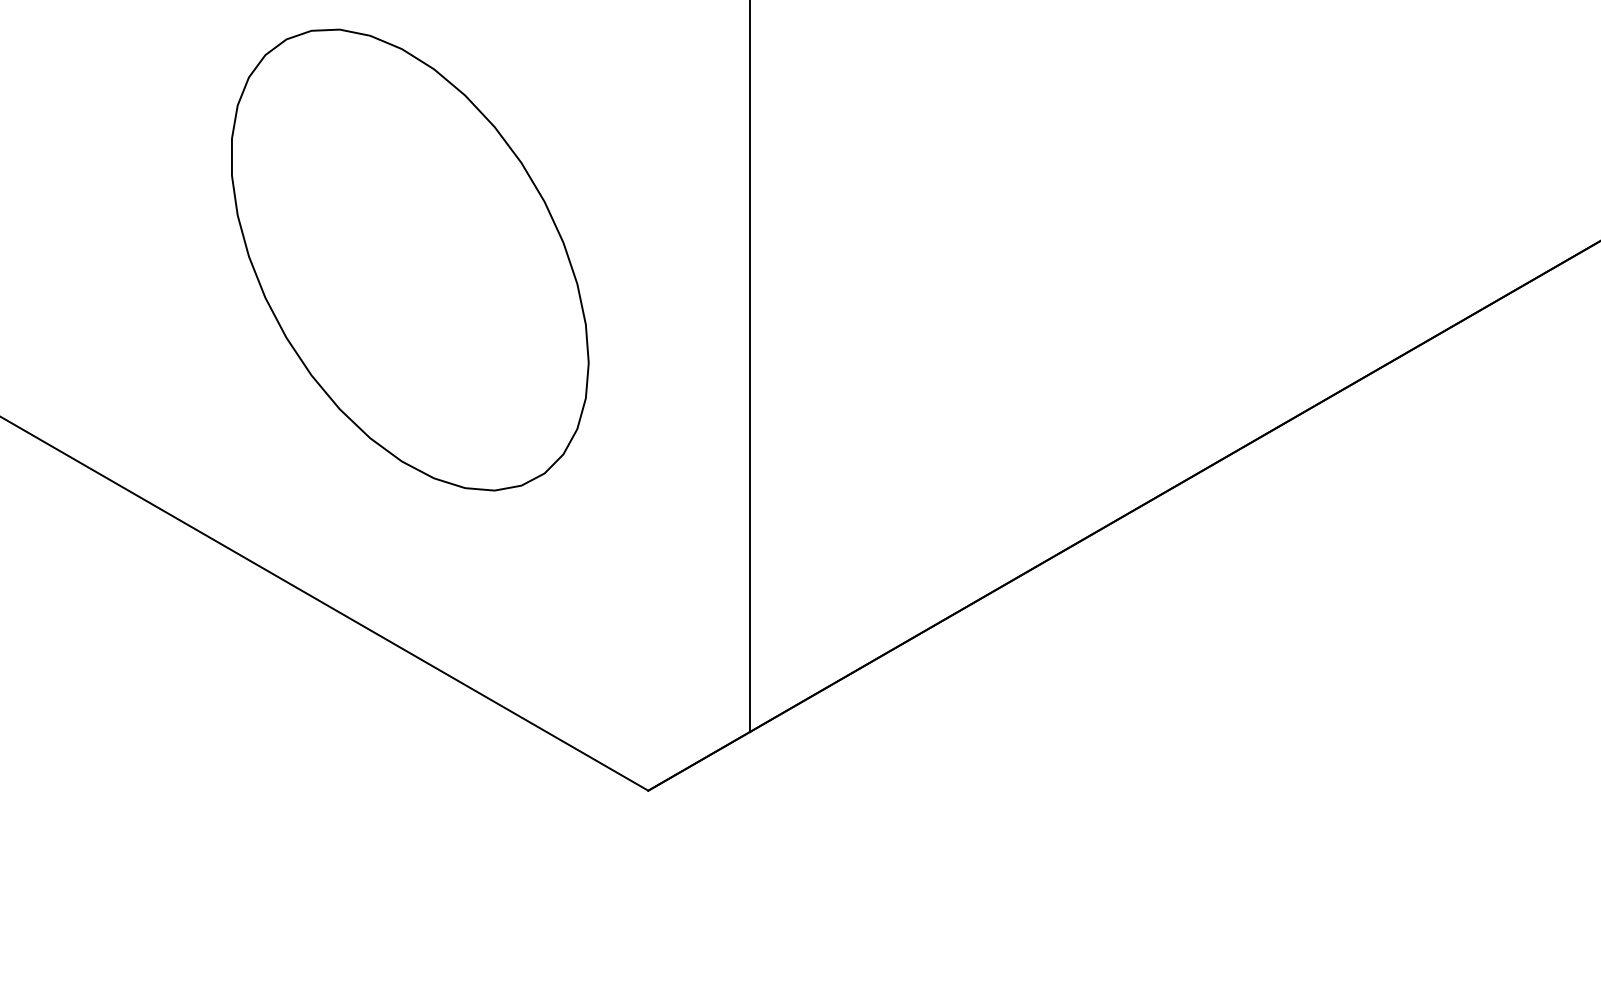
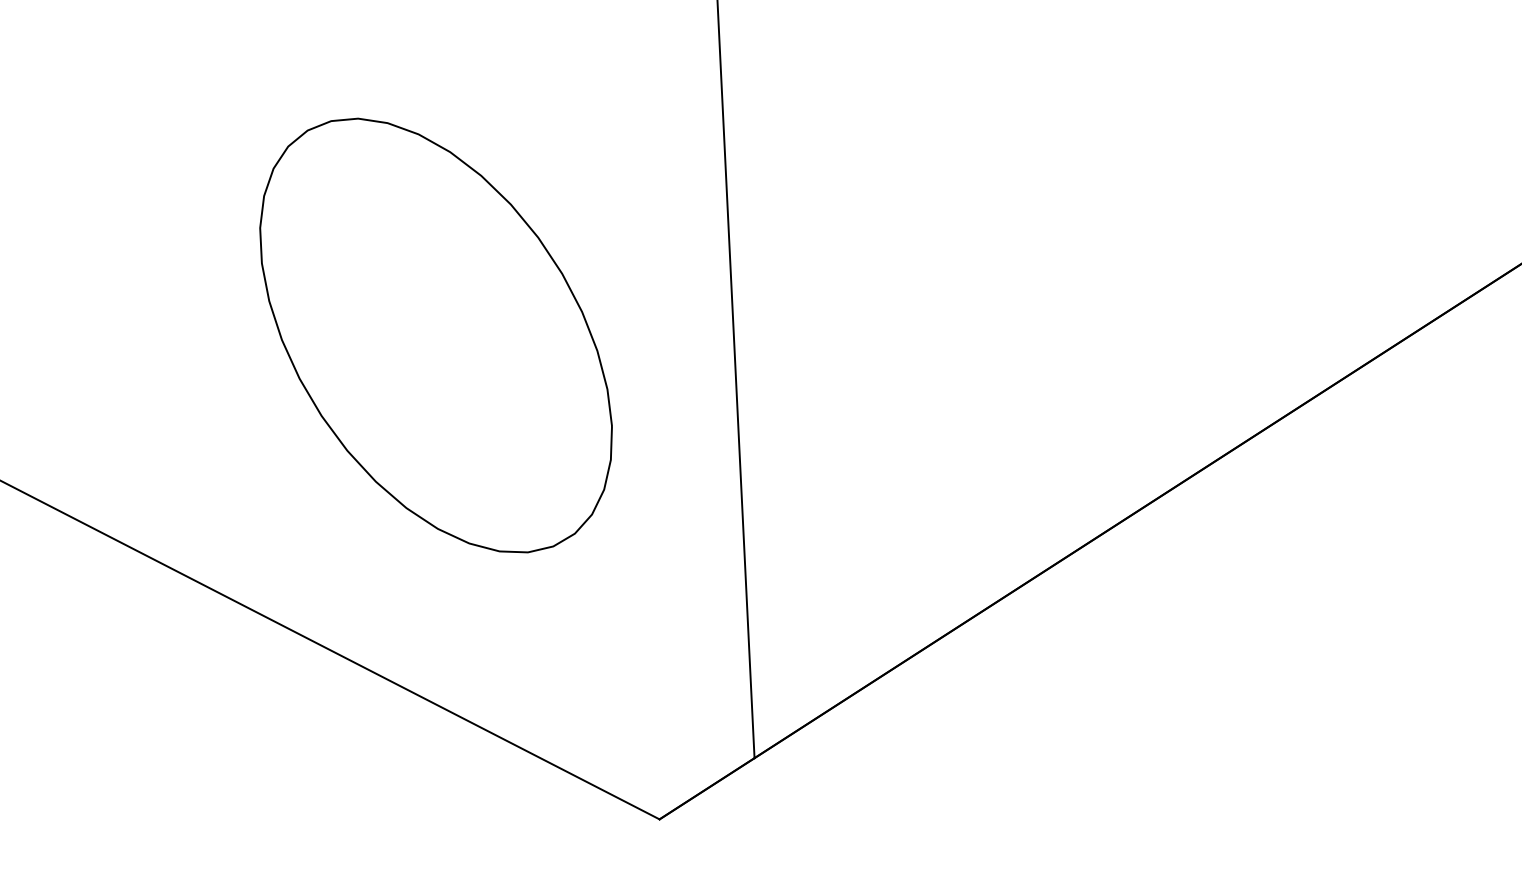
part: (410, 259) -> (436, 335), moved

